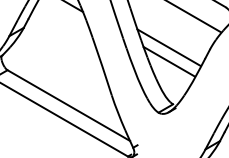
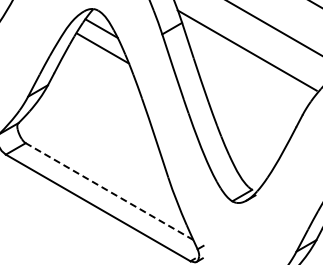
line: (168, 47) -> (246, 112), removed
line: (168, 61) -> (246, 131), removed
line: (68, 105) -> (109, 191), solid -> dashed

